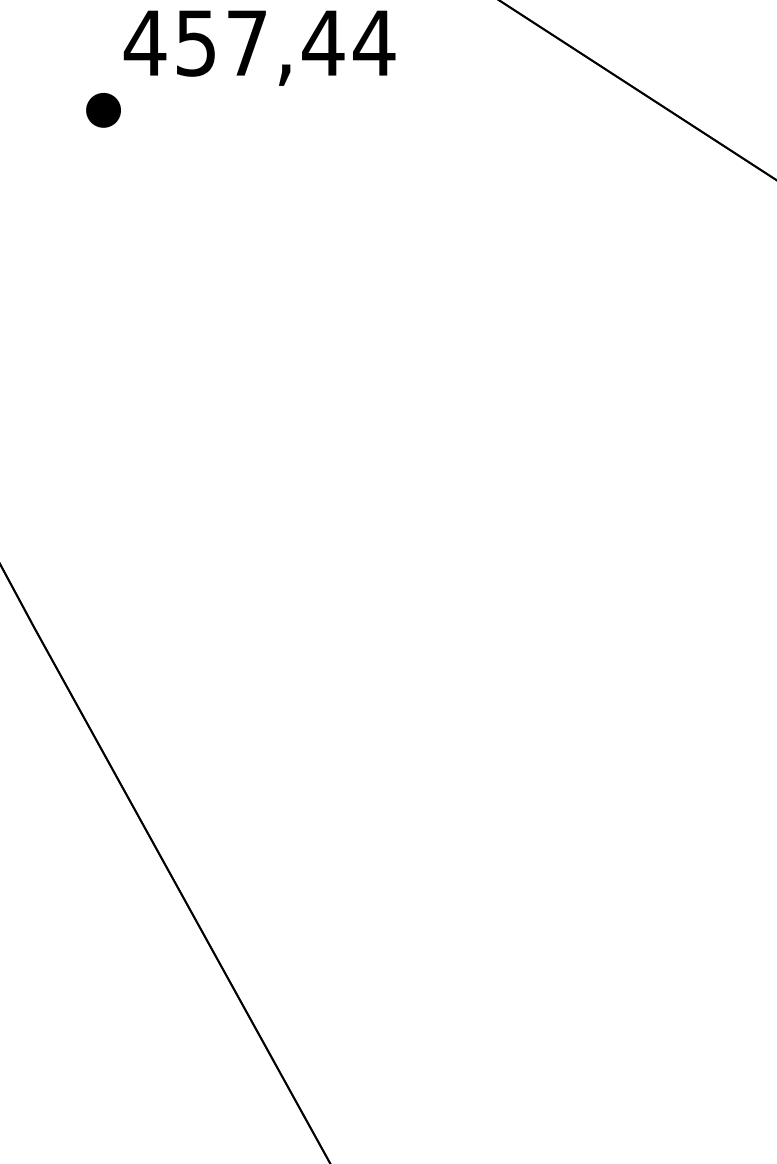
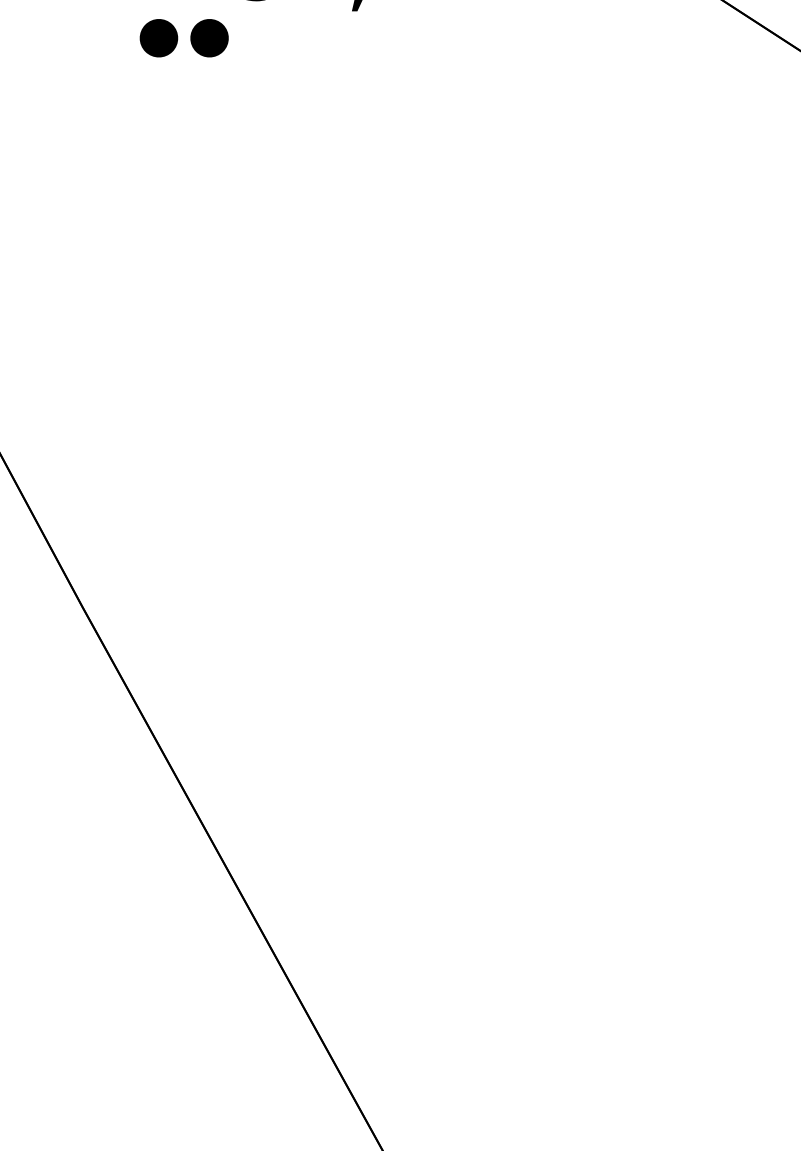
part: (149, 110) -> (209, 38), added

